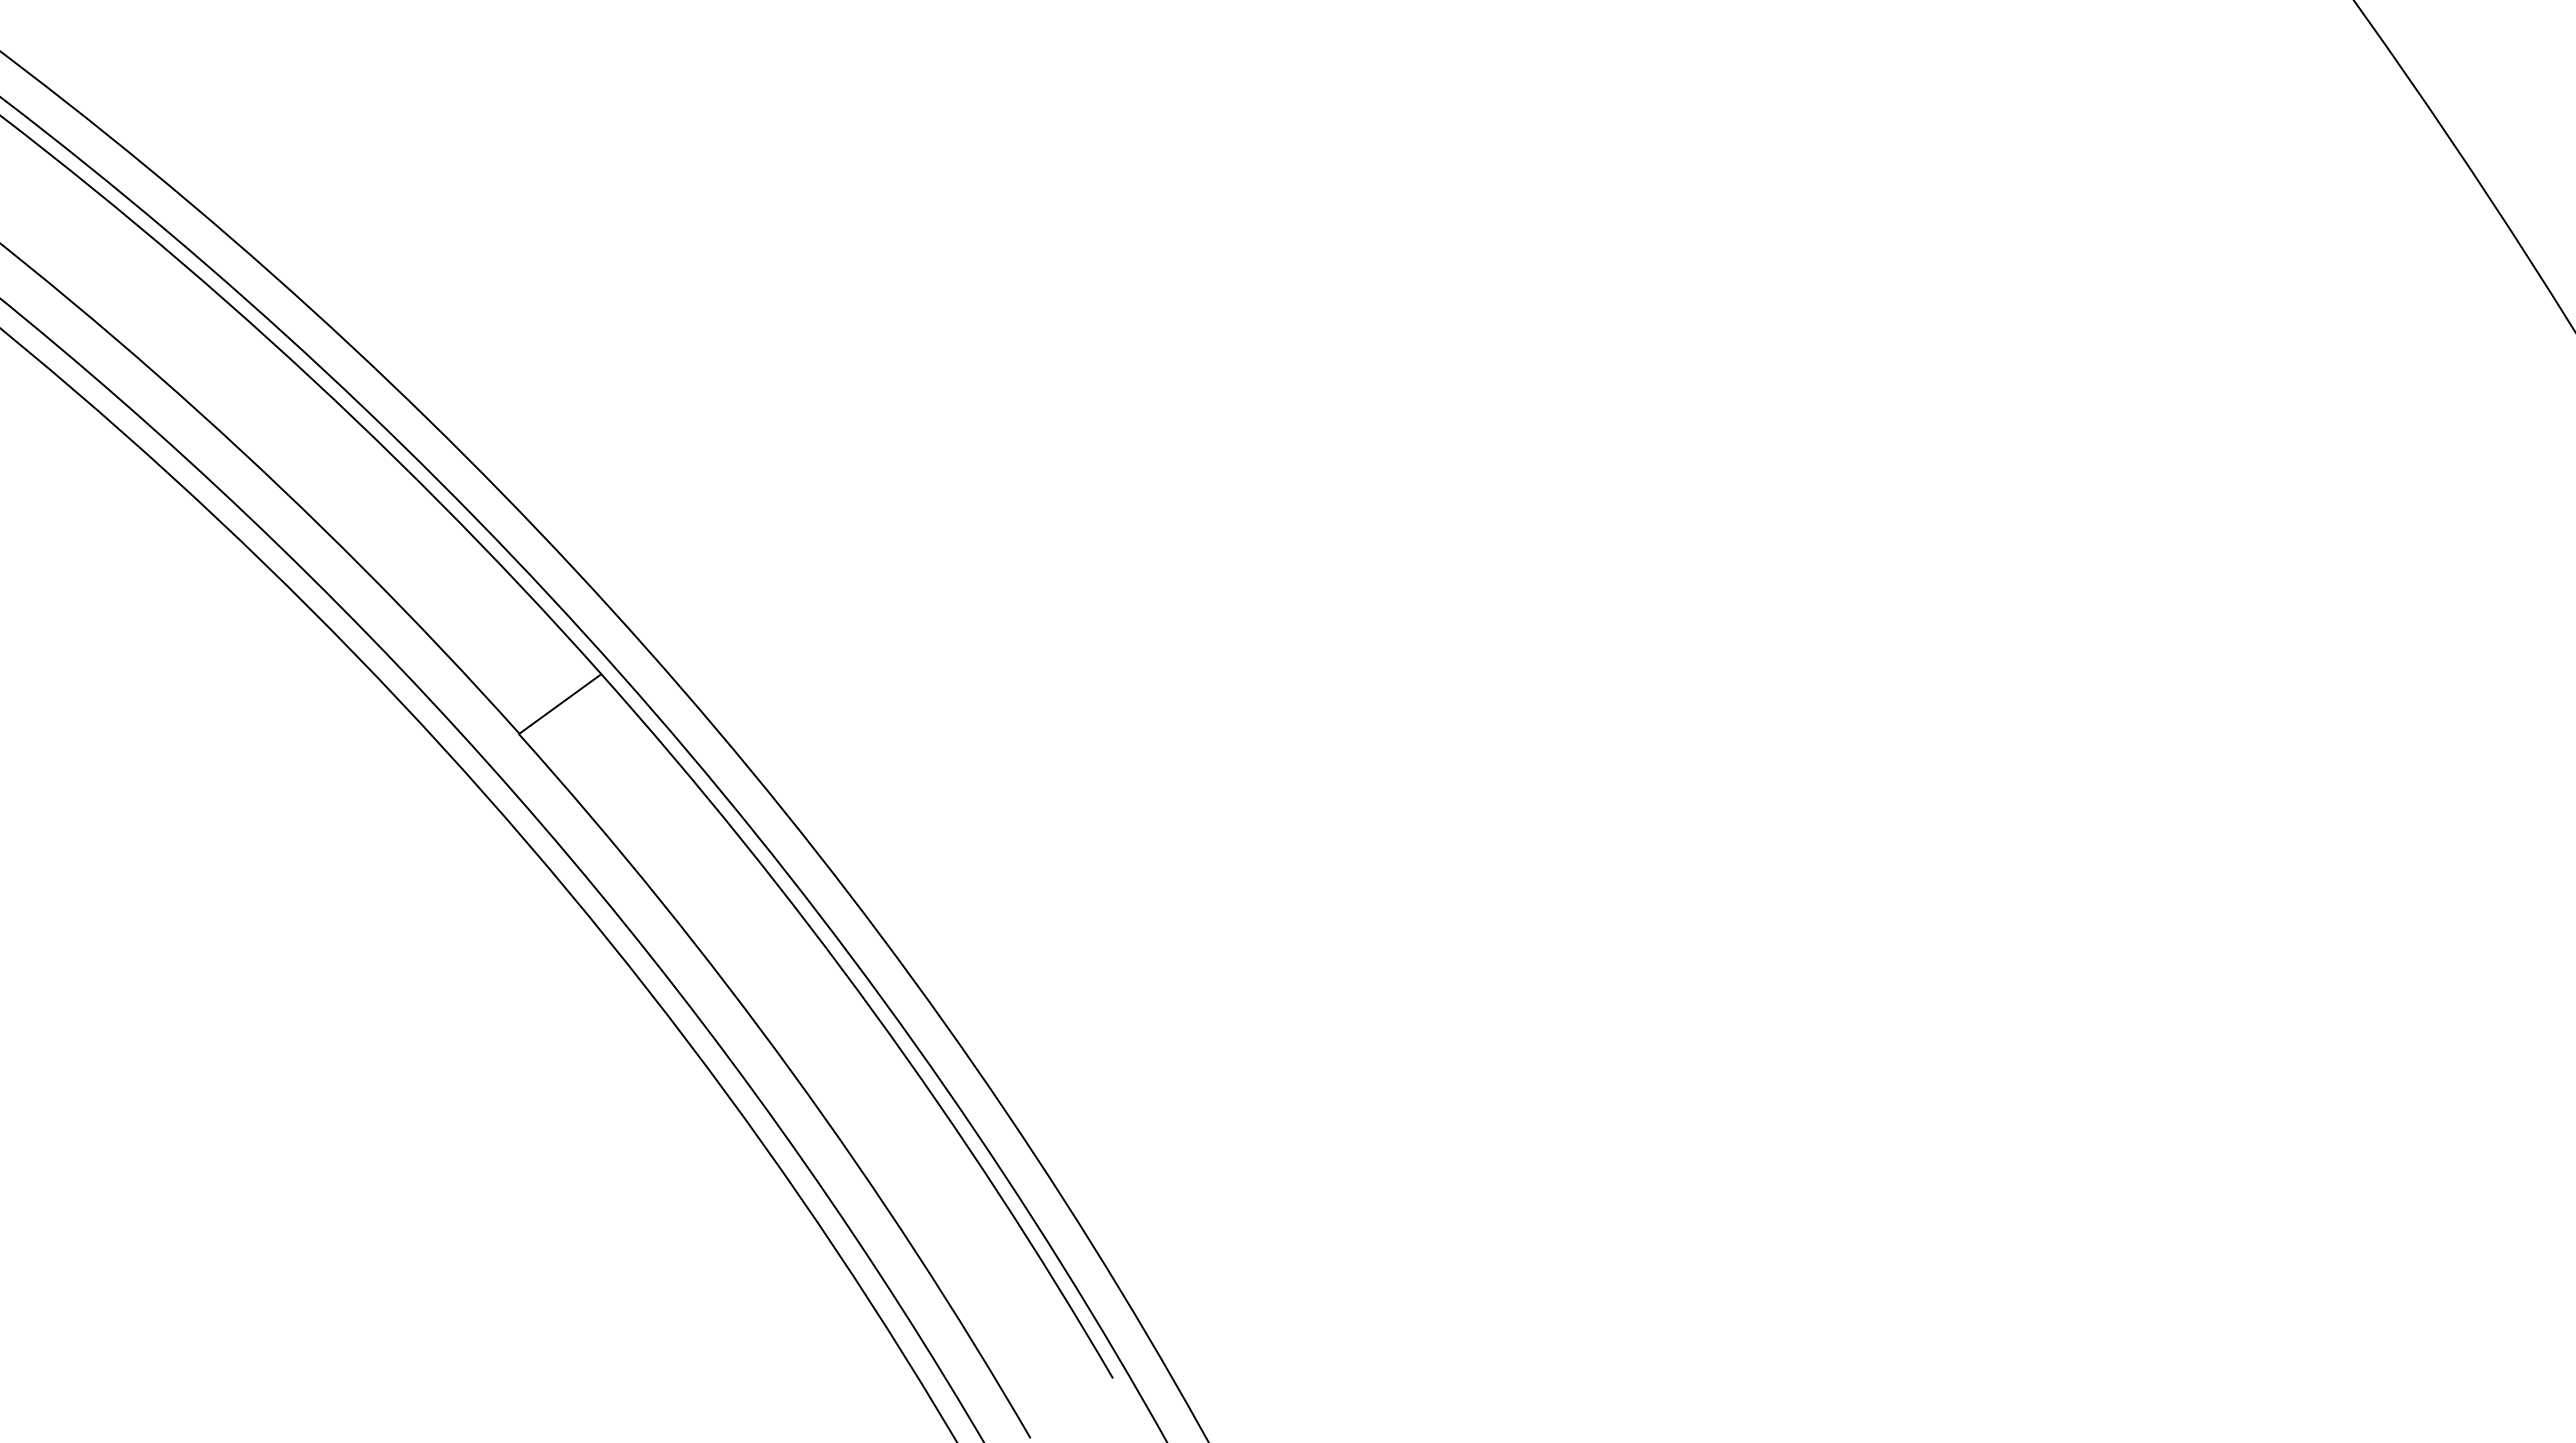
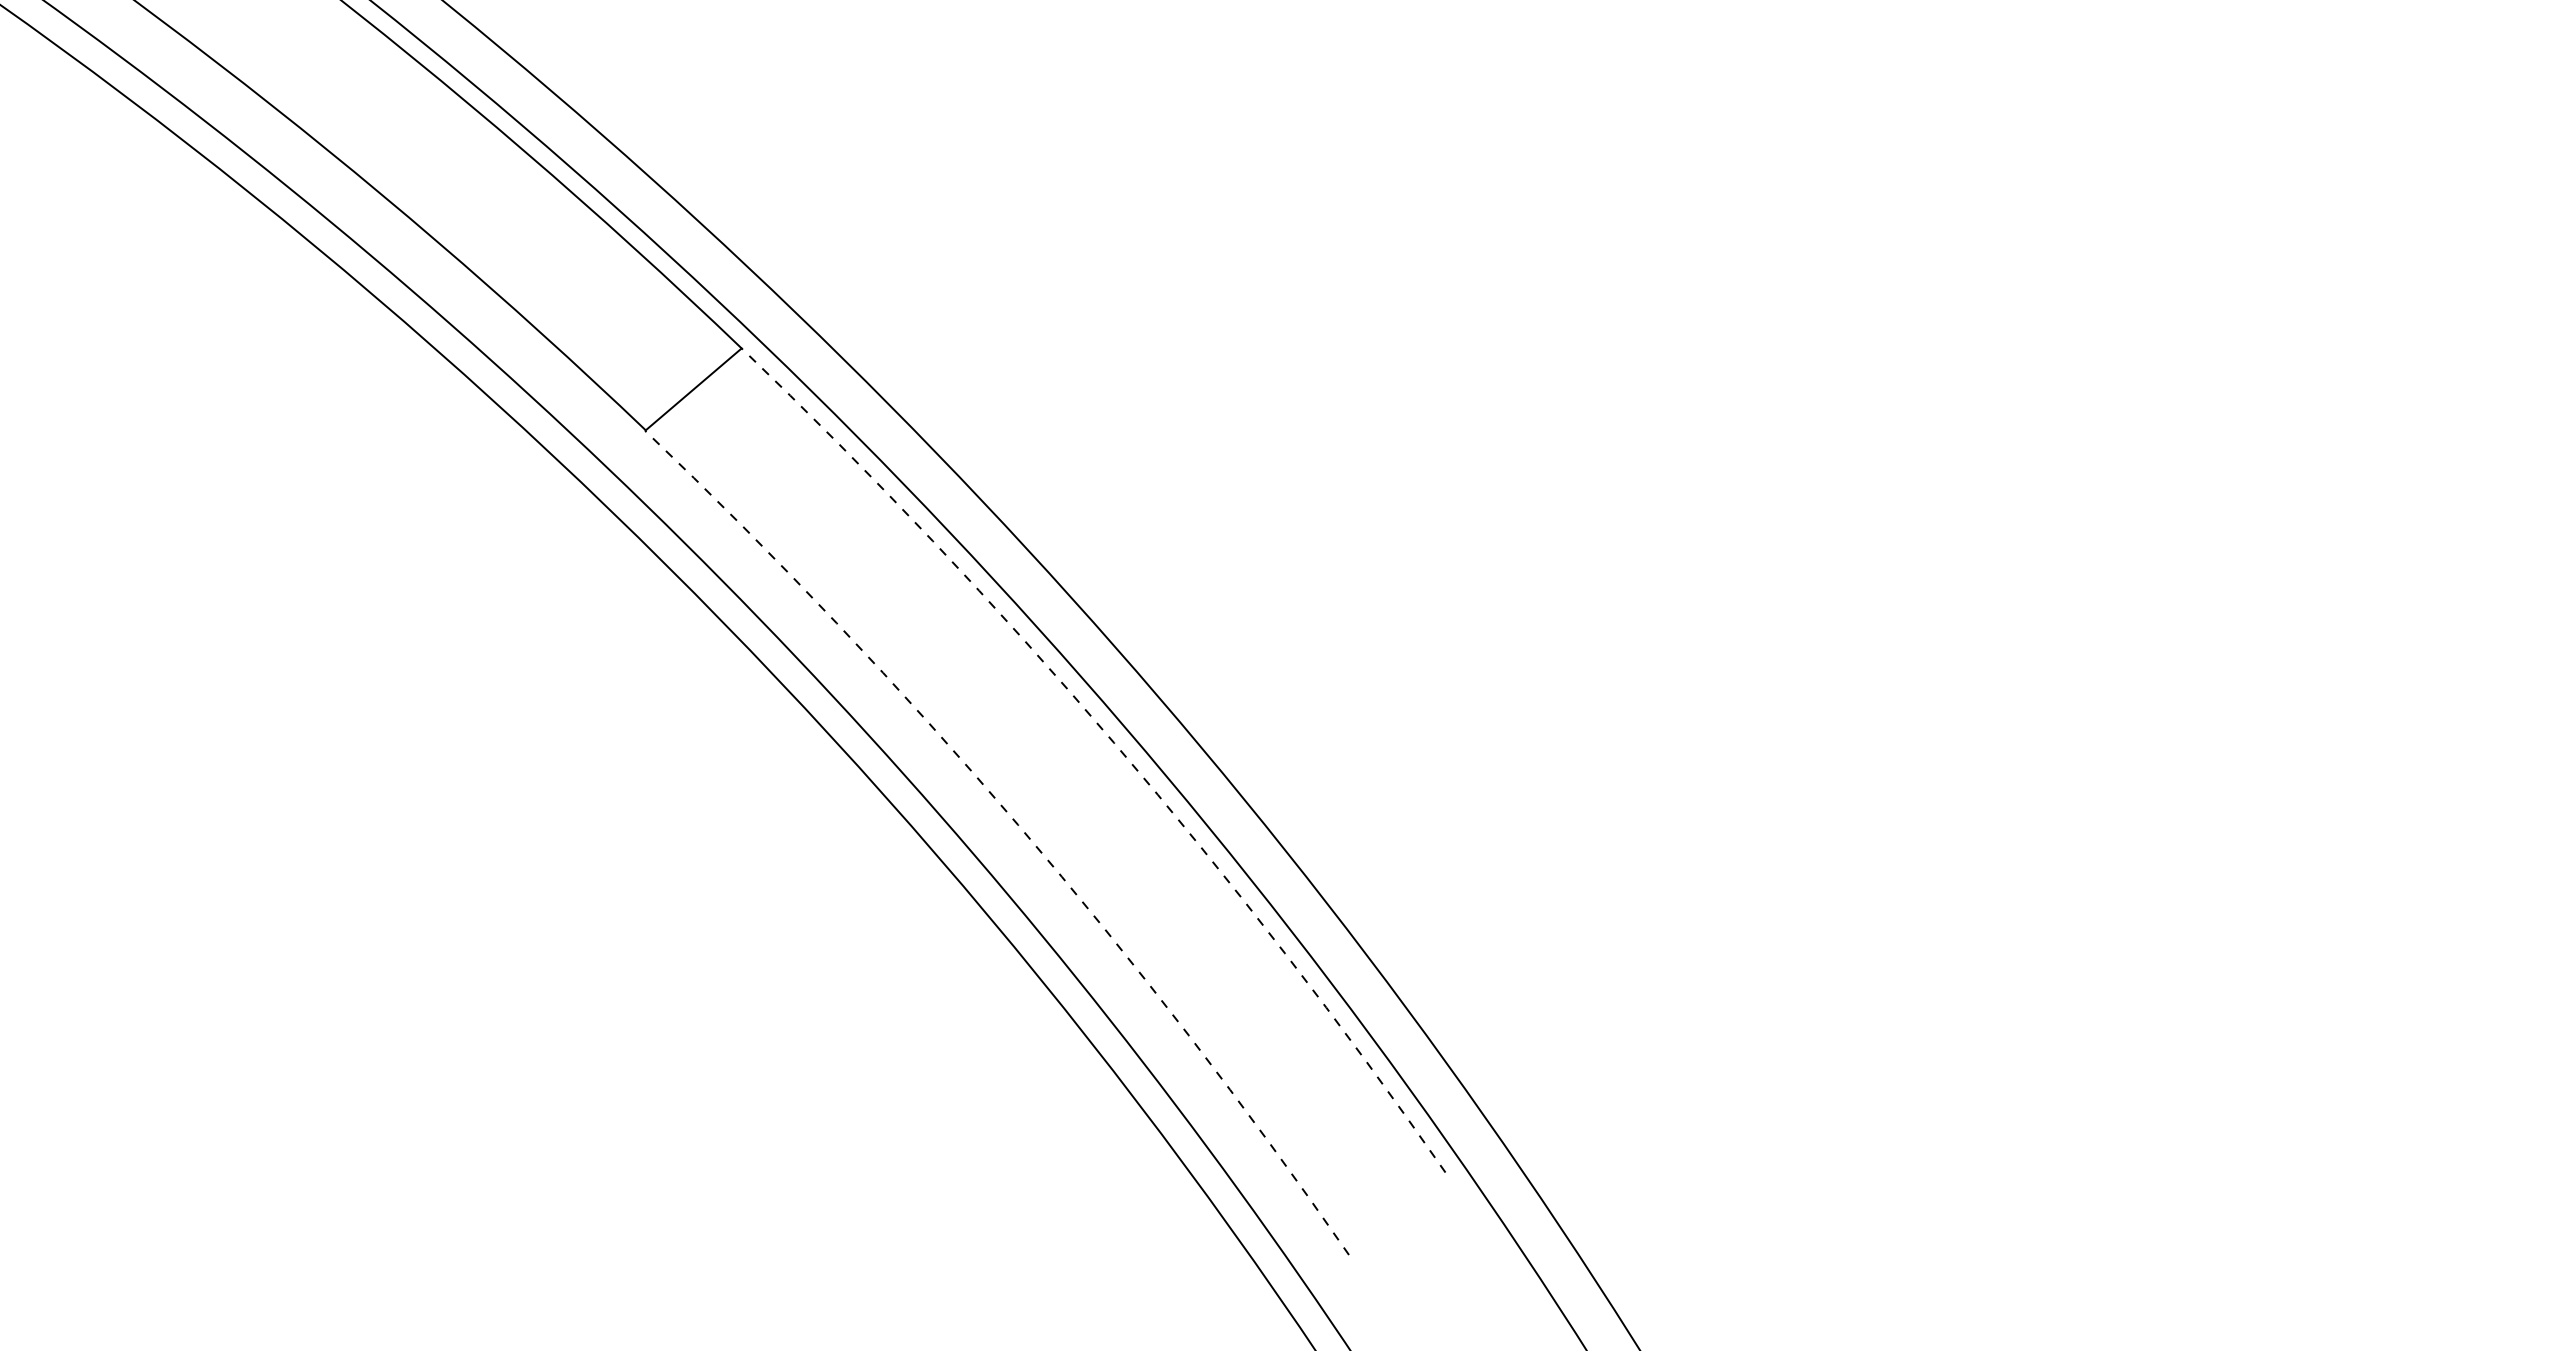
arc: (874, 1013) -> (1113, 742), solid -> dashed
arc: (792, 1073) -> (1017, 825), solid -> dashed

